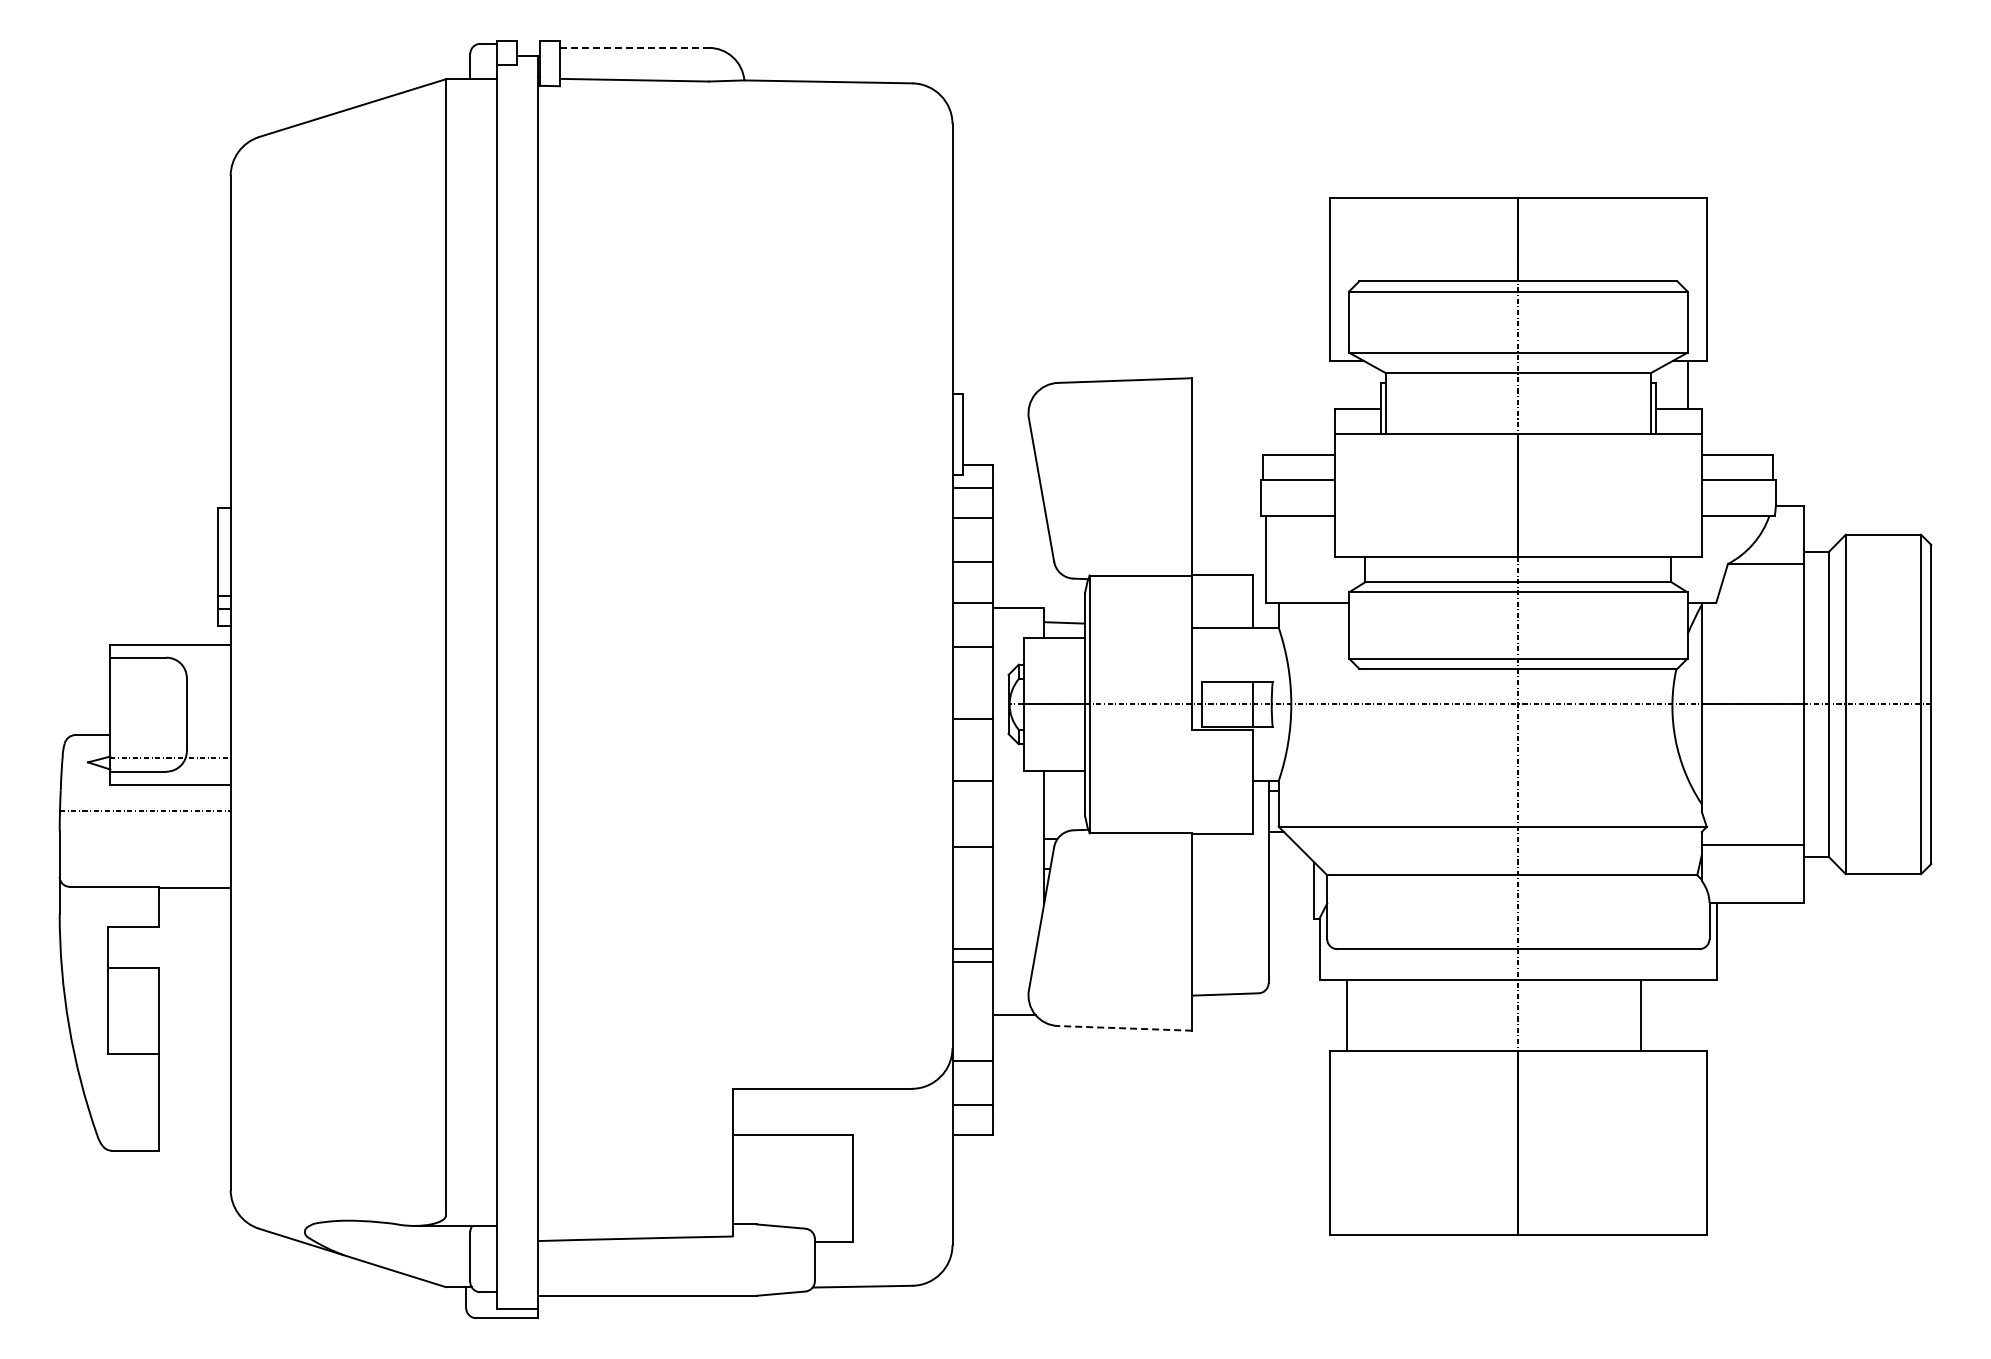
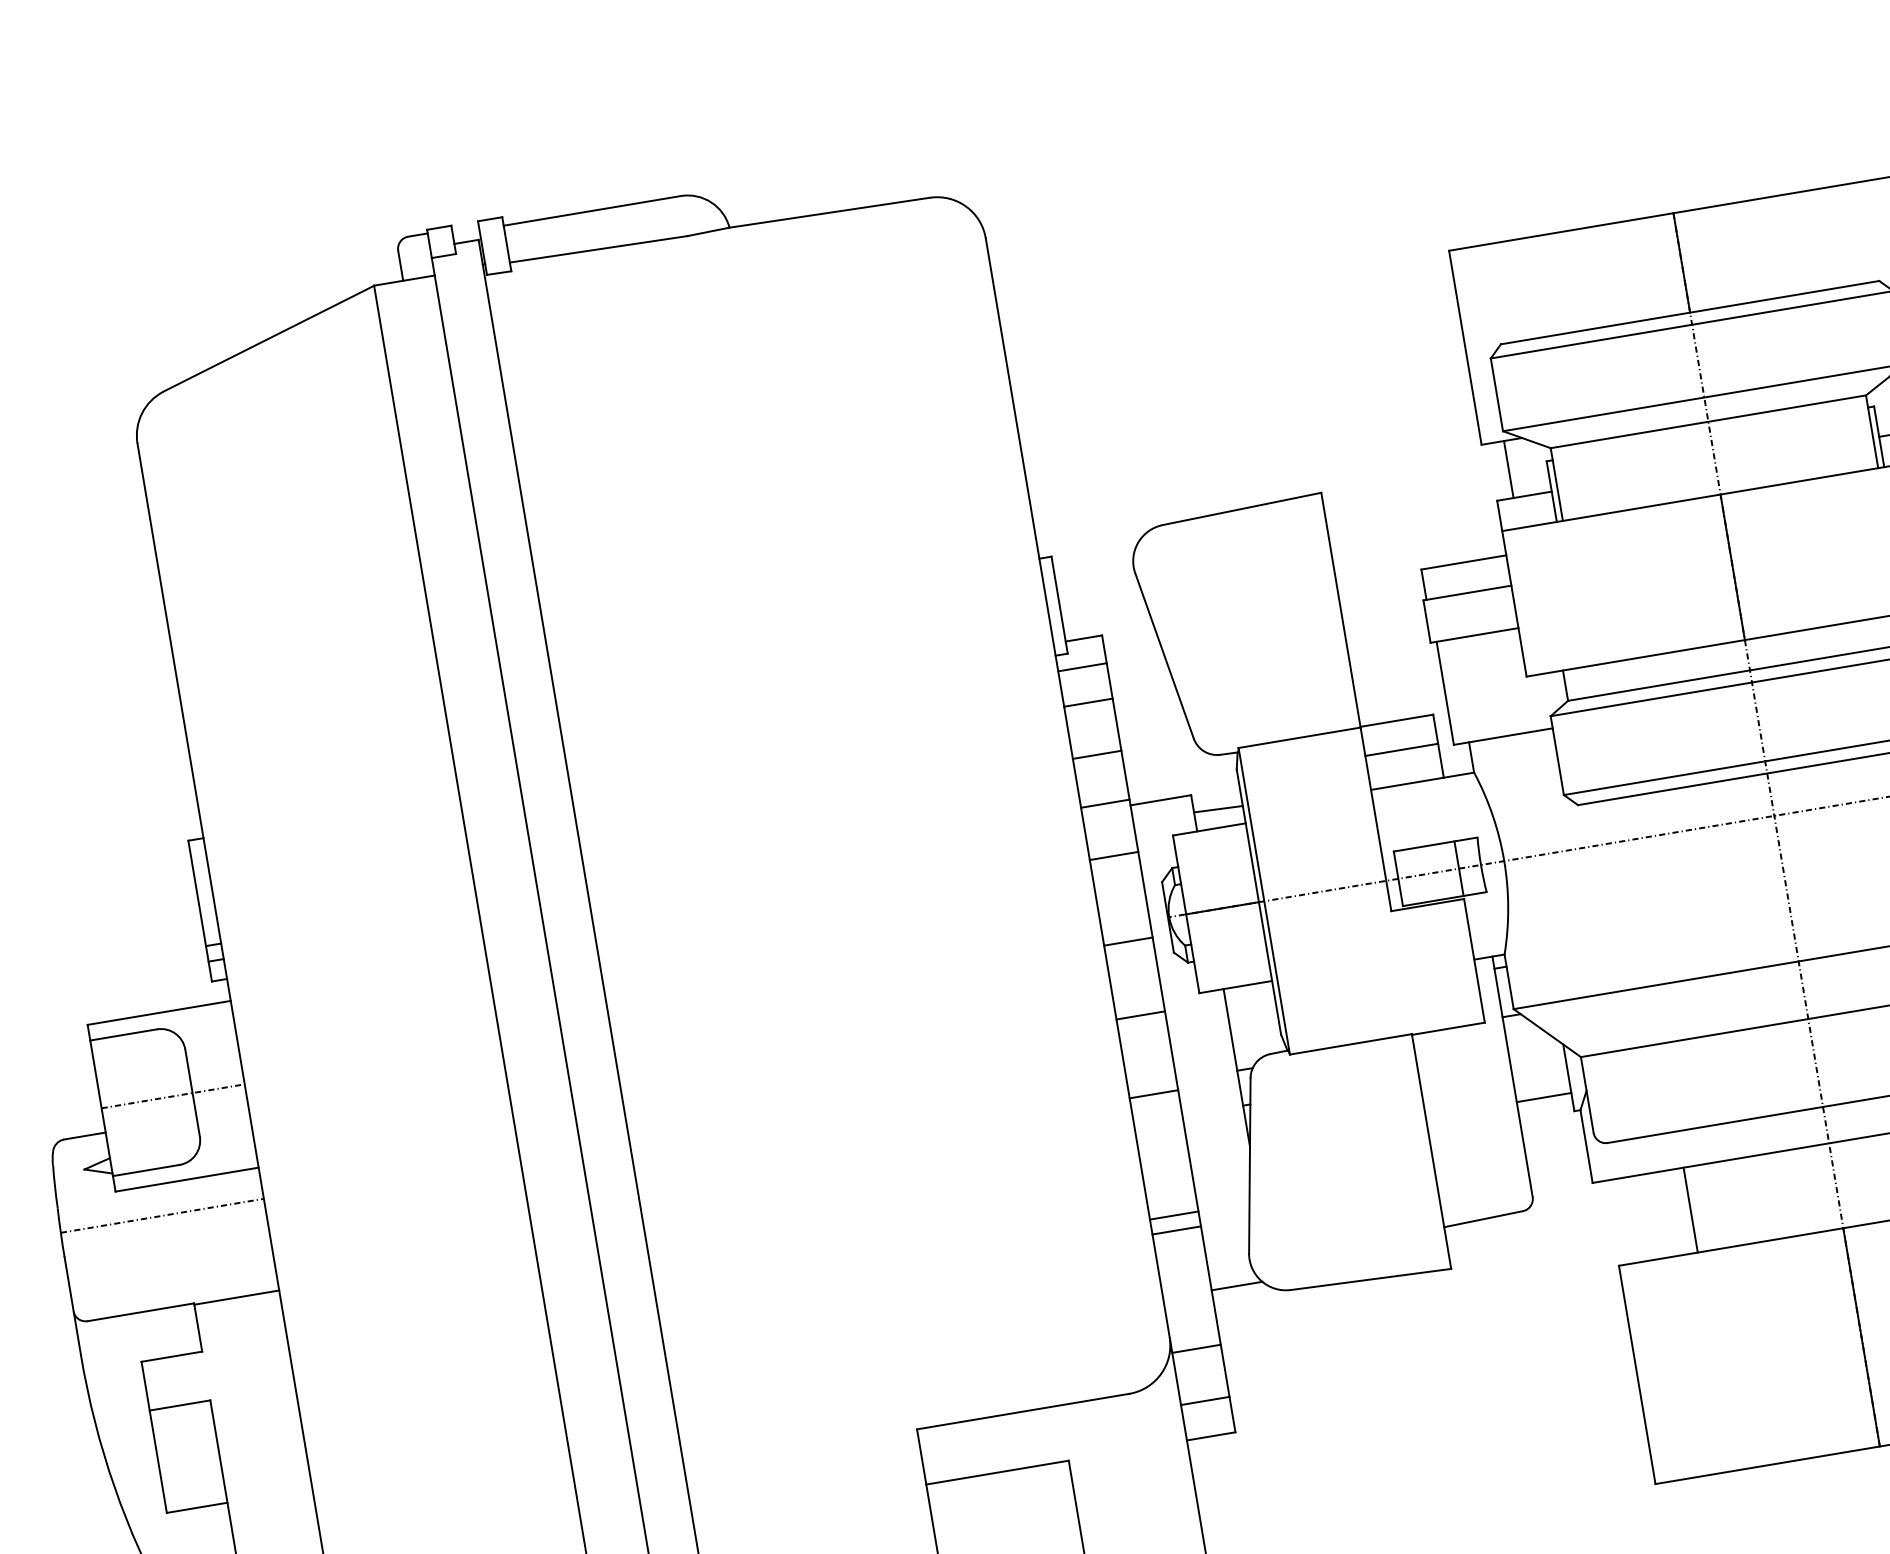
line: (634, 47) -> (592, 210), dashed -> solid
line: (1348, 384) -> (1508, 469), added
line: (1222, 599) -> (1401, 749), added
line: (170, 757) -> (173, 1096), moved
line: (1291, 903) -> (1544, 1097), added
line: (1347, 1015) -> (1691, 1210), moved
line: (1124, 1028) -> (1370, 1279), dashed -> solid

